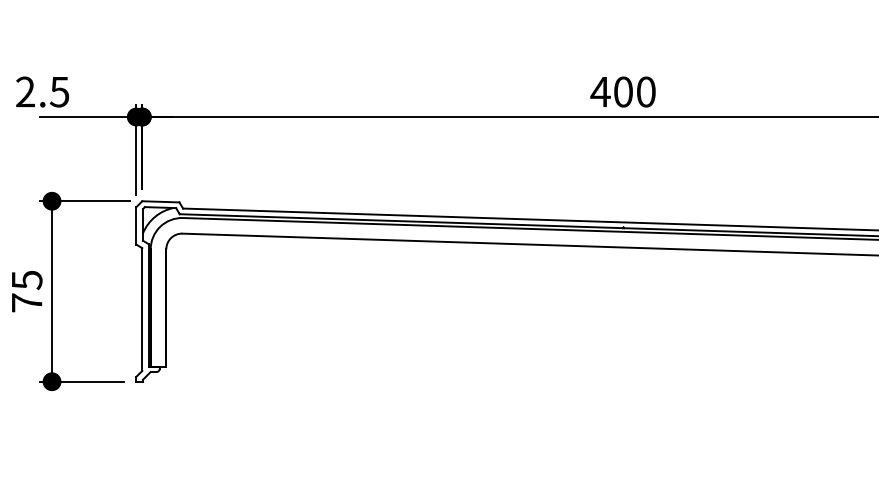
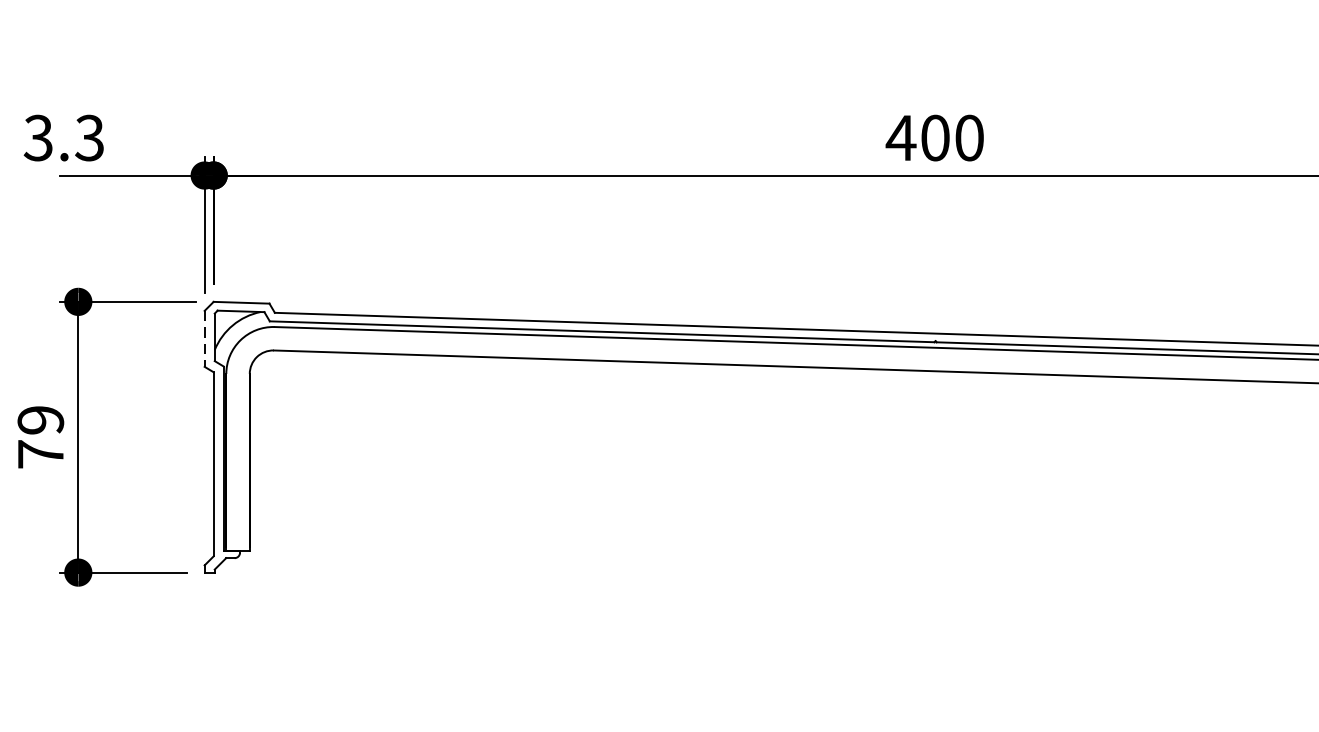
text: (42, 91) -> (64, 137), 2.5 -> 3.3
line: (136, 225) -> (205, 338), solid -> dashed
text: (26, 280) -> (40, 420), 75 -> 79

